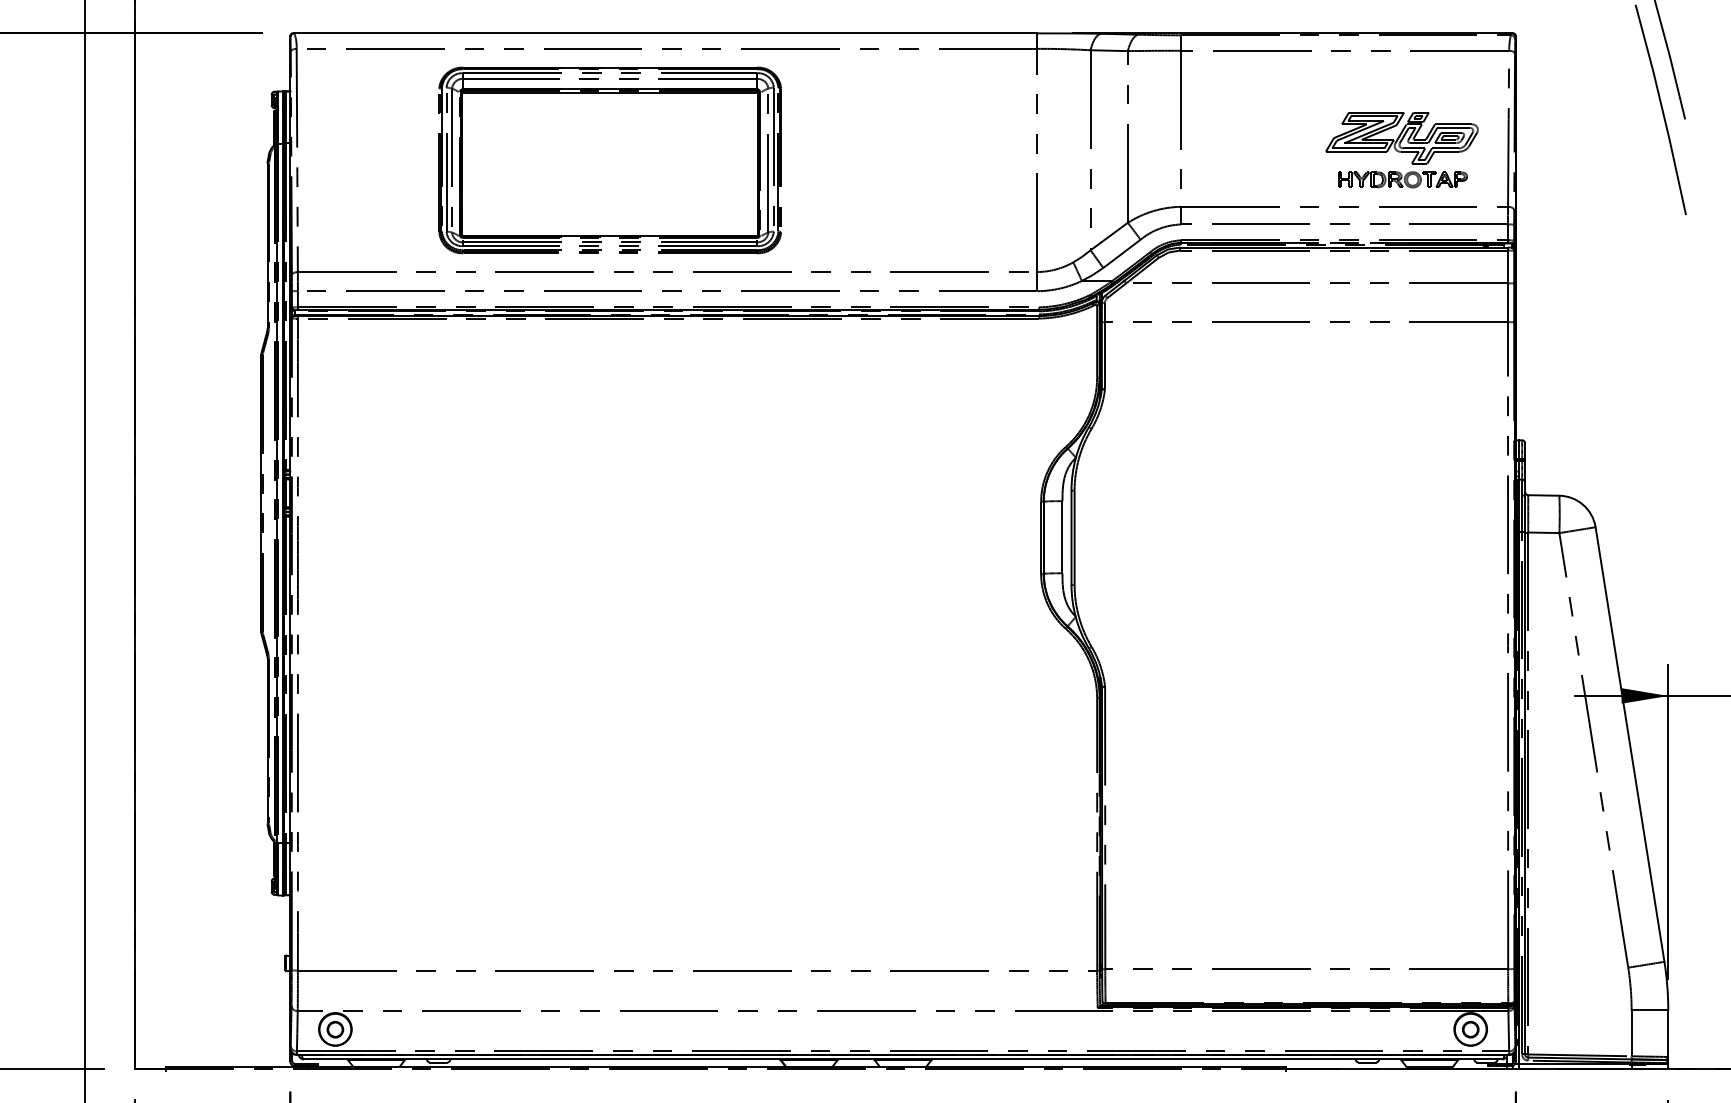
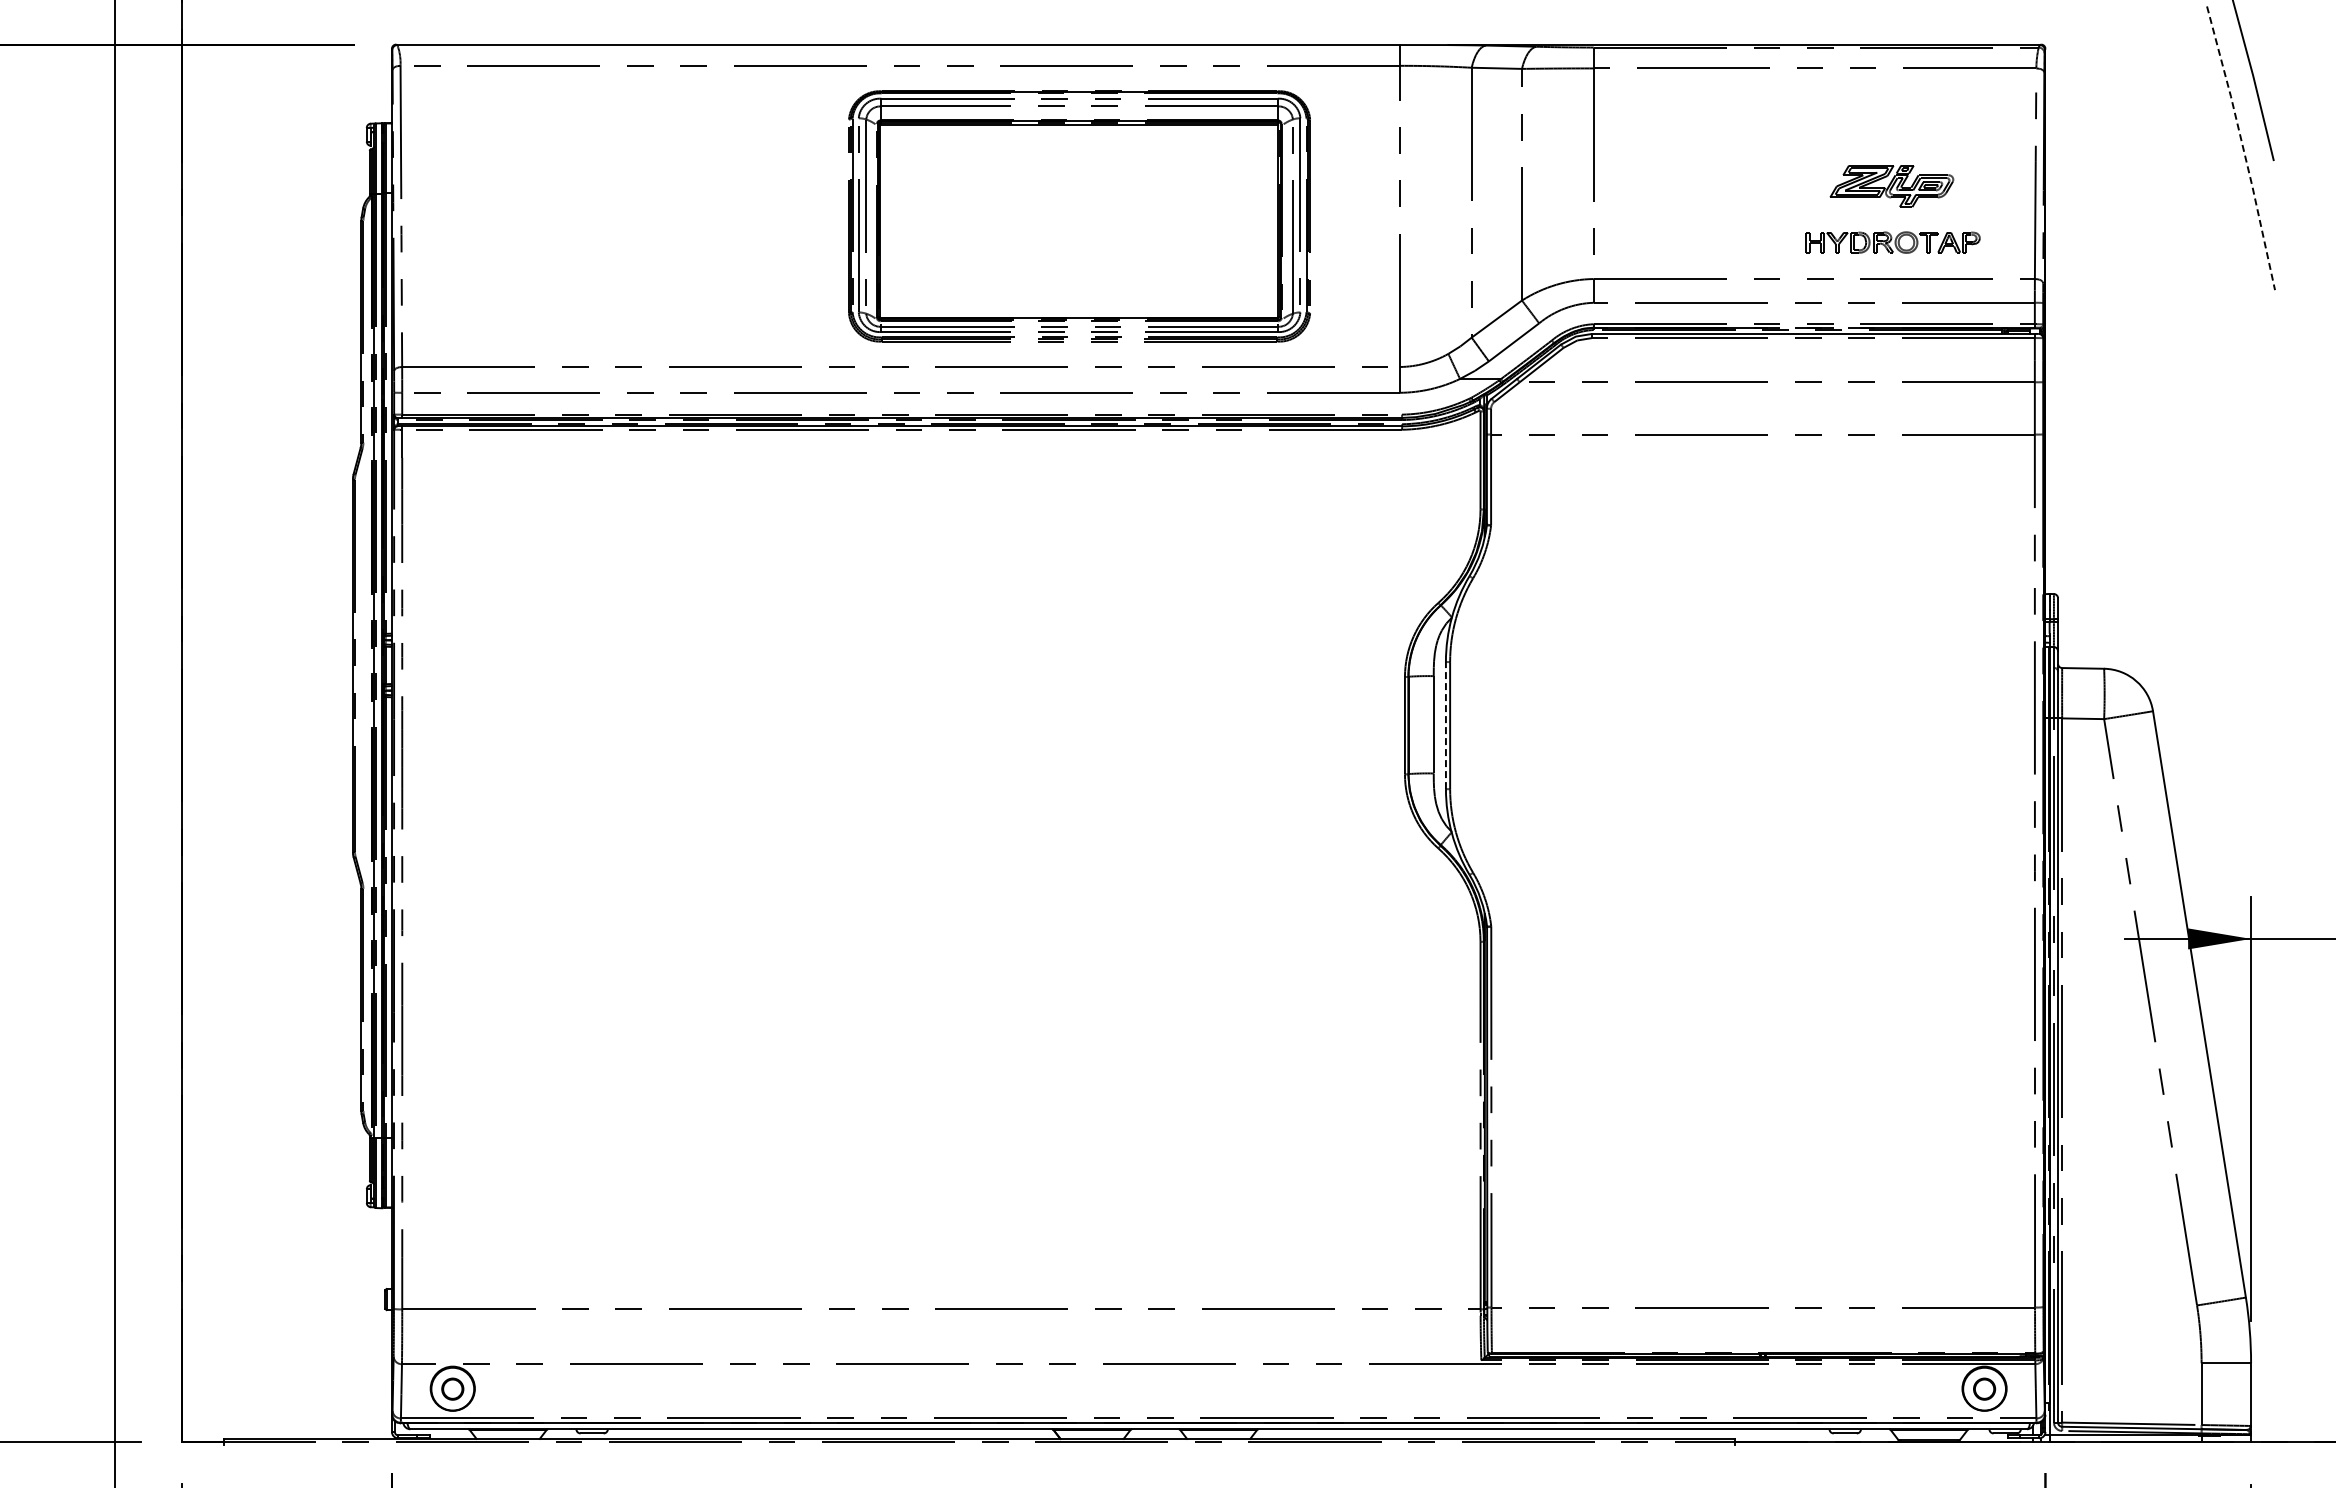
line: (1662, 110) -> (2243, 148), solid -> dashed
part: (1401, 138) -> (1891, 186), size x0.6
part: (610, 160) -> (1079, 216), moved
line: (1071, 537) -> (1445, 725), solid -> dashed

